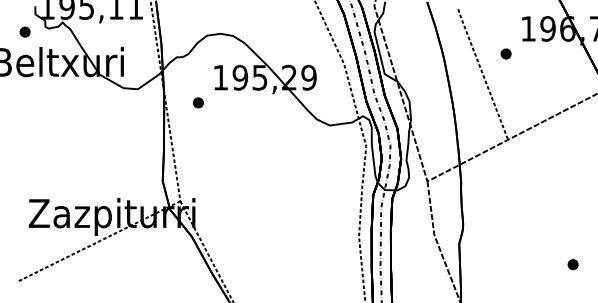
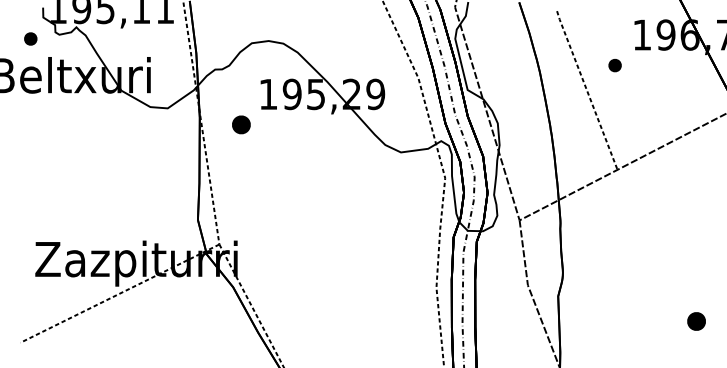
part: (197, 102) -> (240, 124), size x1.4
part: (573, 264) -> (696, 321), size x1.4

